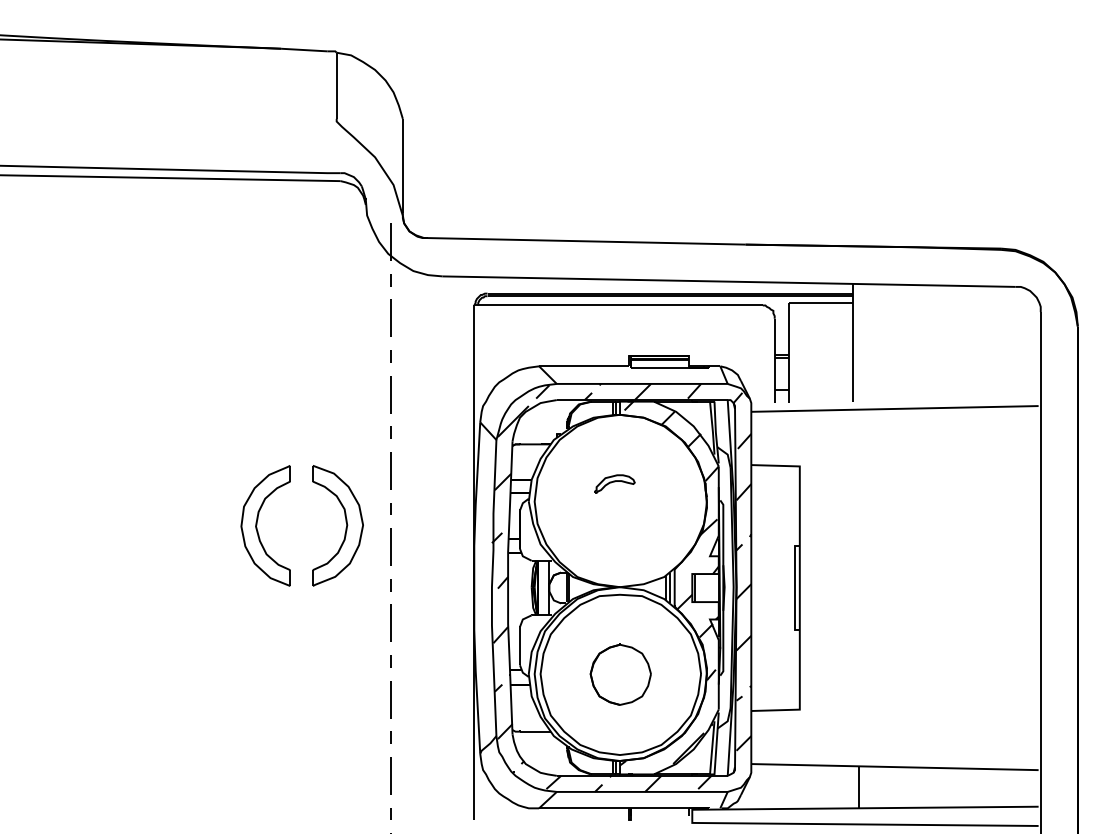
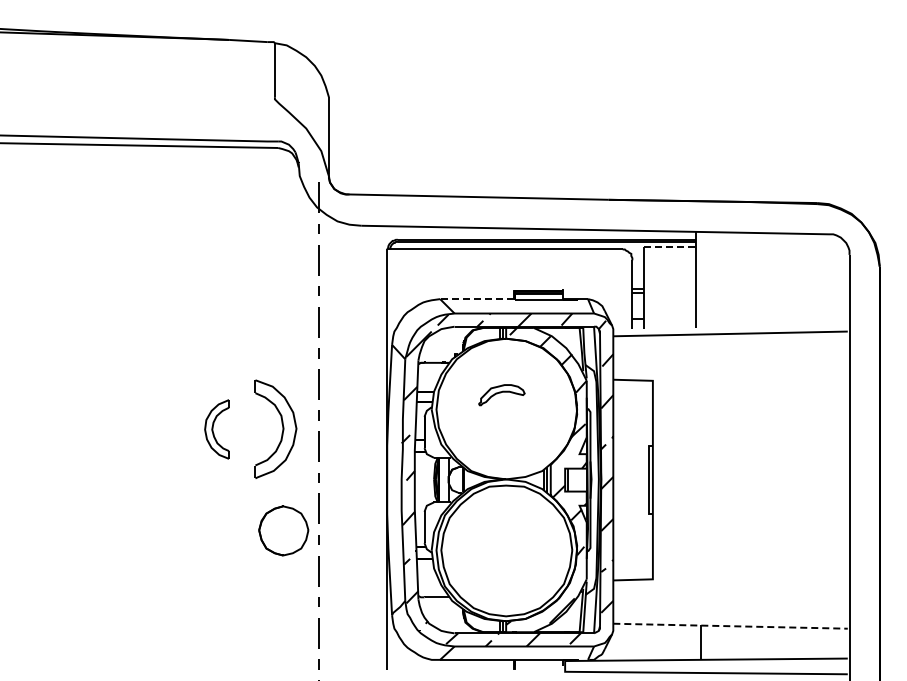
line: (821, 303) -> (670, 247), solid -> dashed
line: (583, 366) -> (476, 299), solid -> dashed
part: (614, 484) -> (501, 395), size x1.4
part: (265, 526) -> (216, 429), size x0.6
part: (620, 674) -> (283, 530), moved
line: (896, 767) -> (731, 626), solid -> dashed

